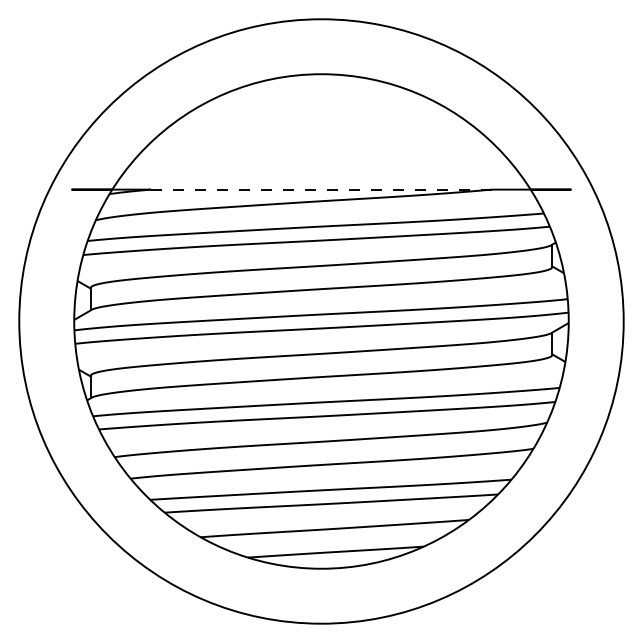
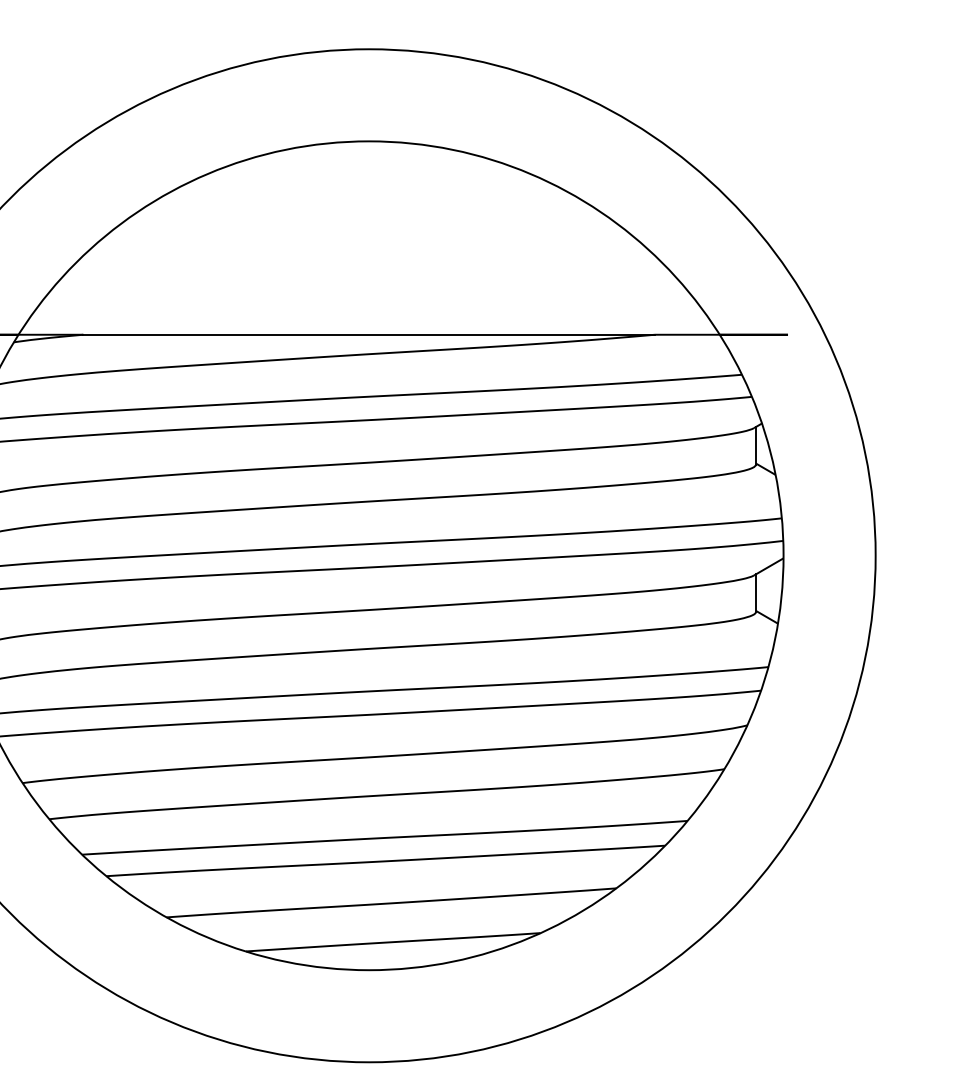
line: (321, 189) -> (369, 334), dashed -> solid

